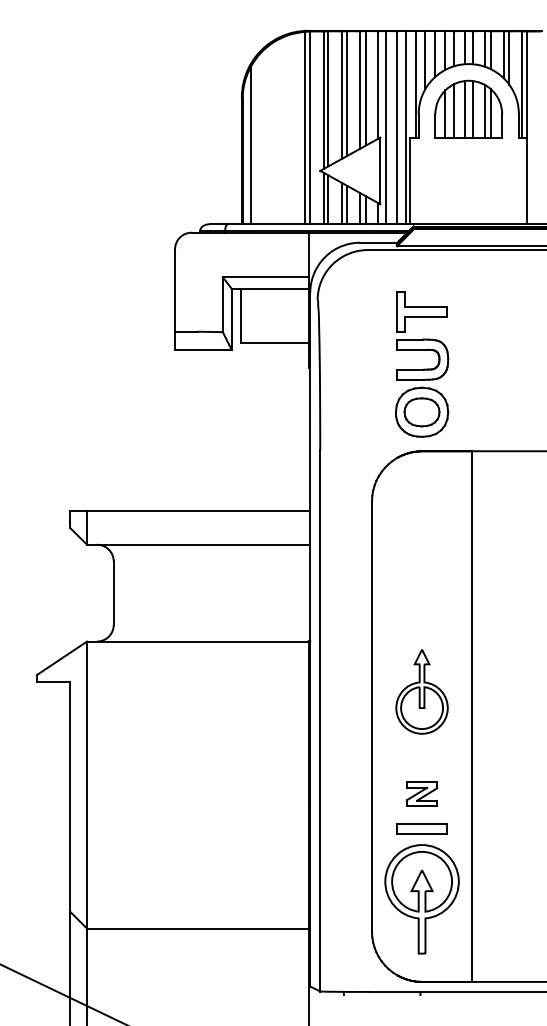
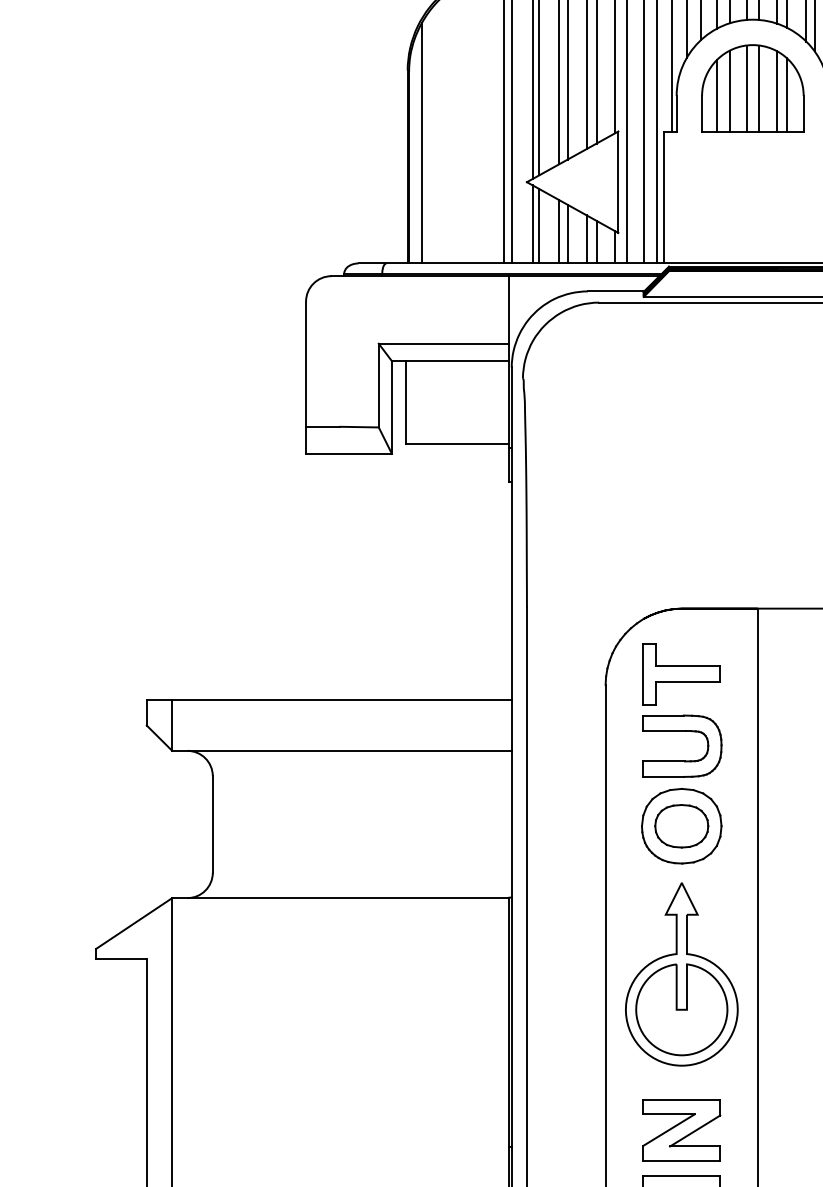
part: (421, 364) -> (680, 753), moved
part: (421, 691) -> (680, 974), size x1.43
part: (421, 793) -> (680, 1129), size x1.67

